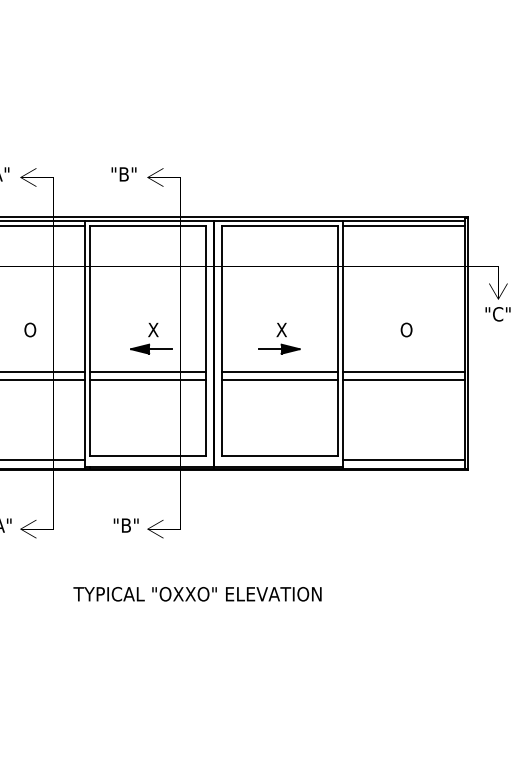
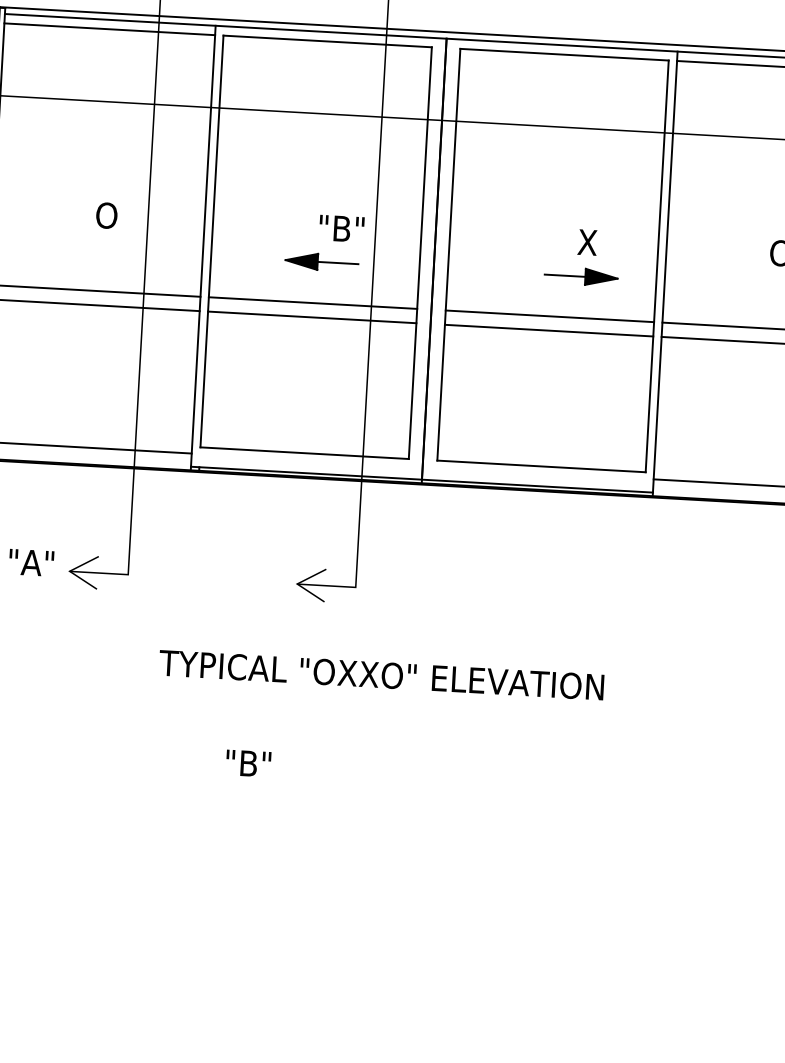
text: (160, 329) -> (340, 227), X -> "B"
part: (279, 338) -> (582, 257), moved
text: (125, 525) -> (247, 763), moved
text: (197, 594) -> (381, 675), moved

